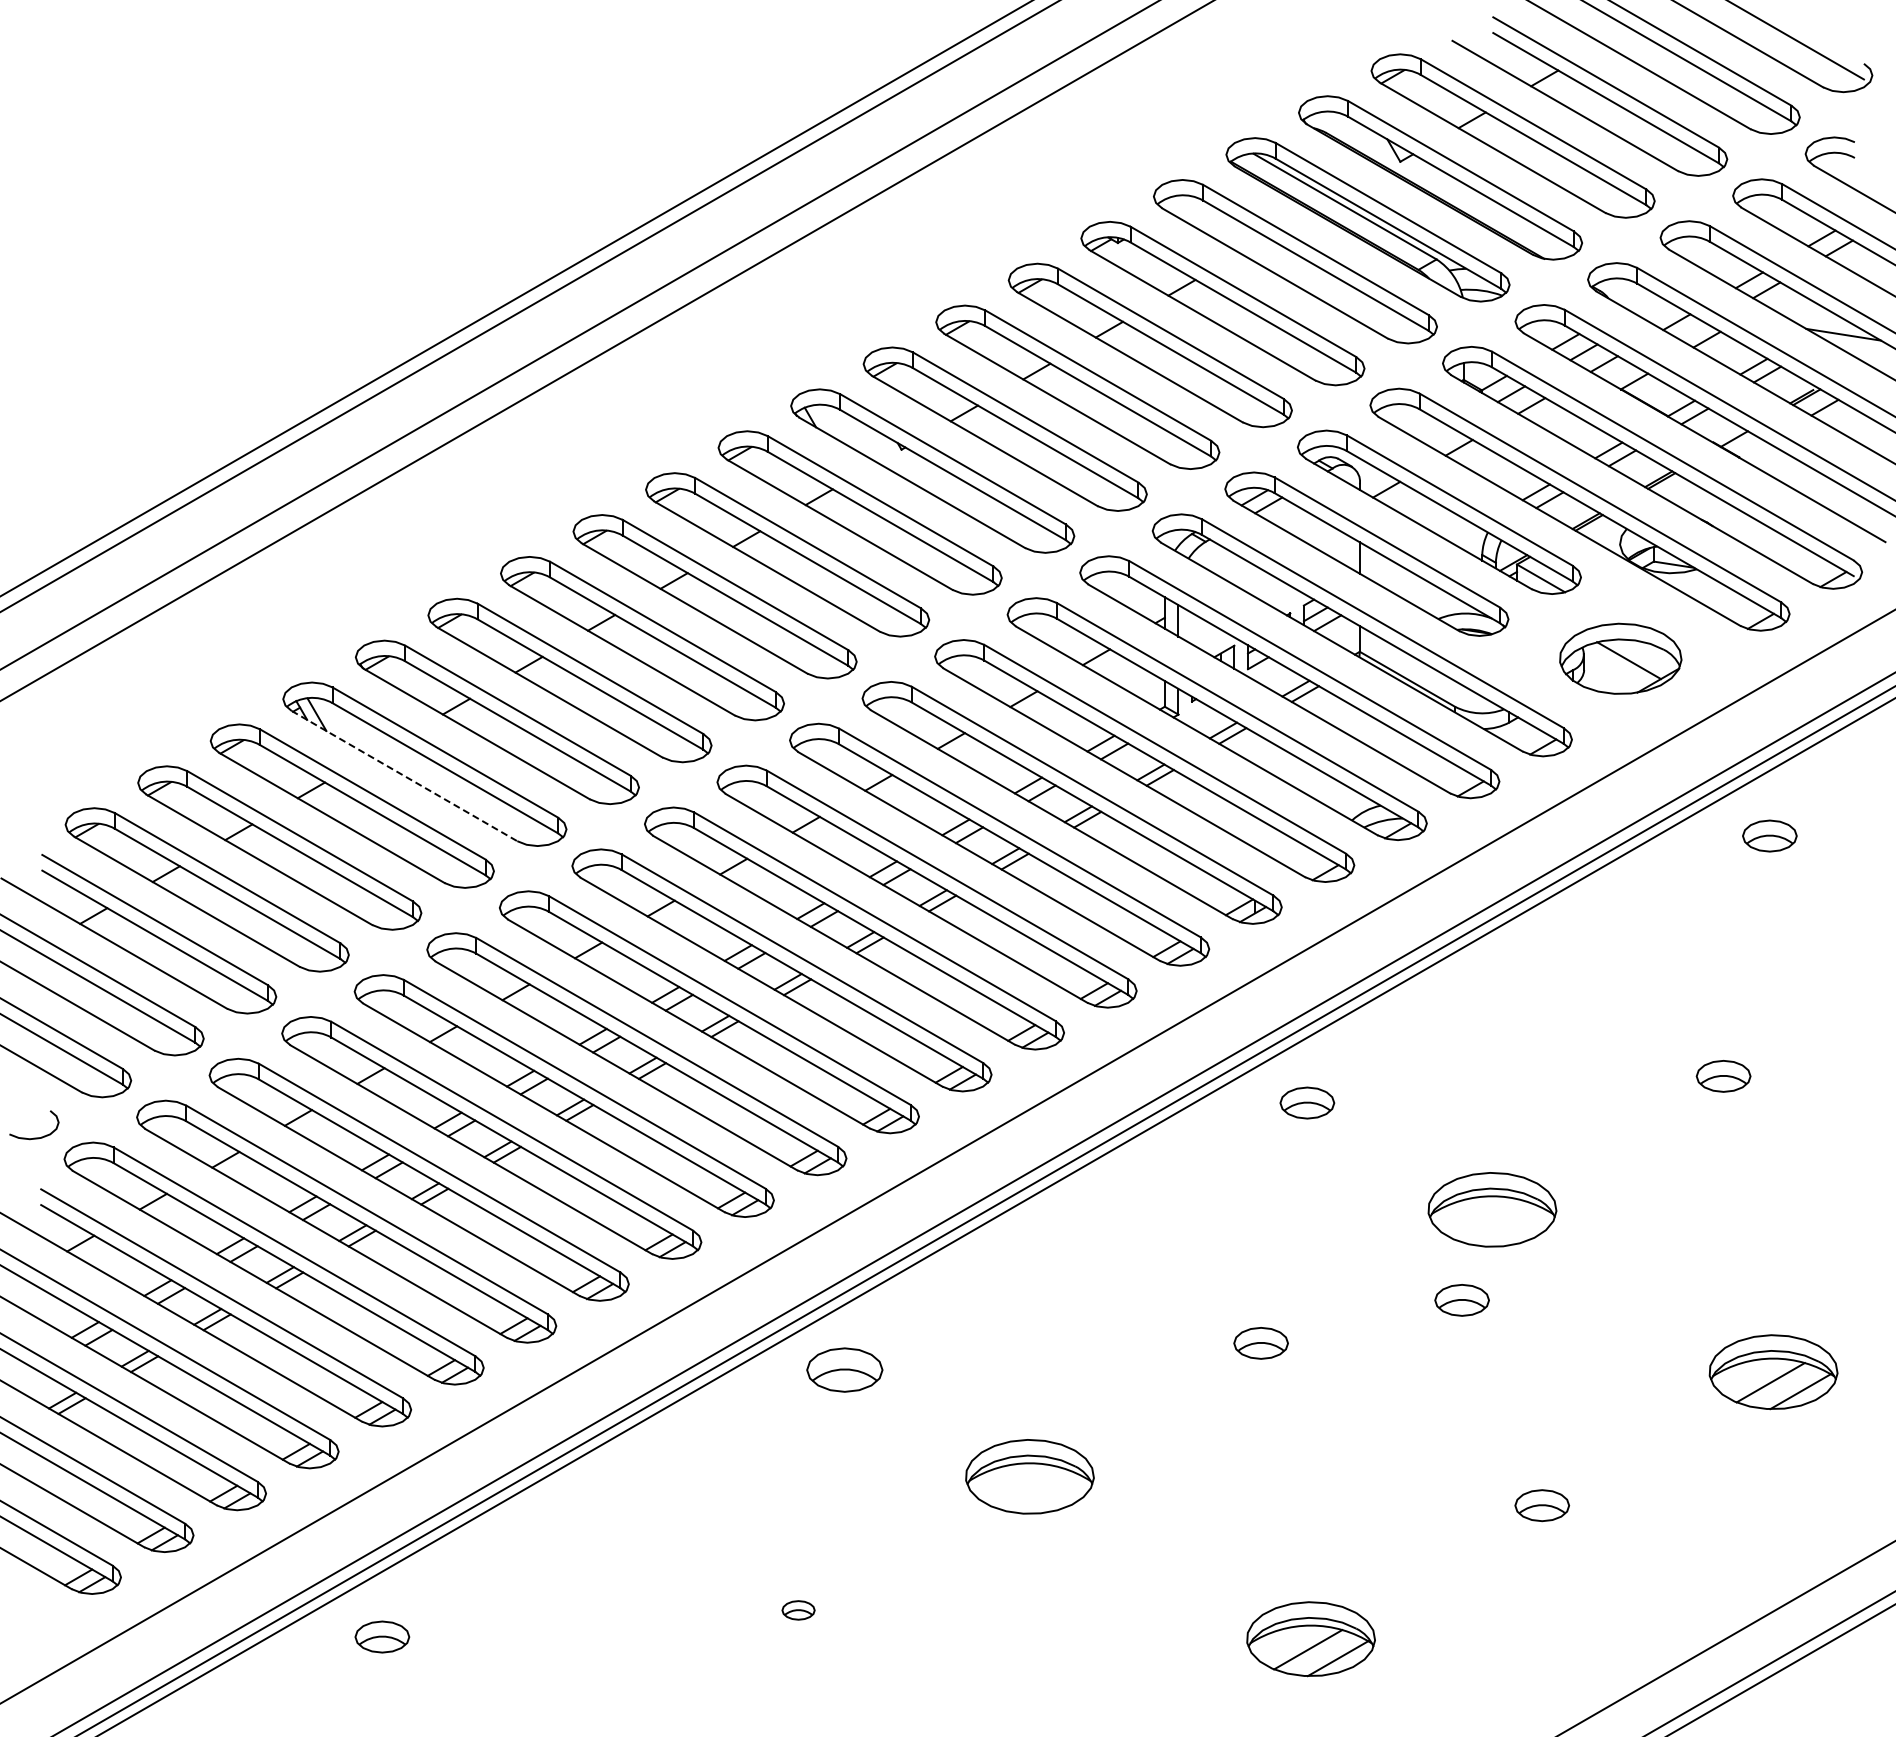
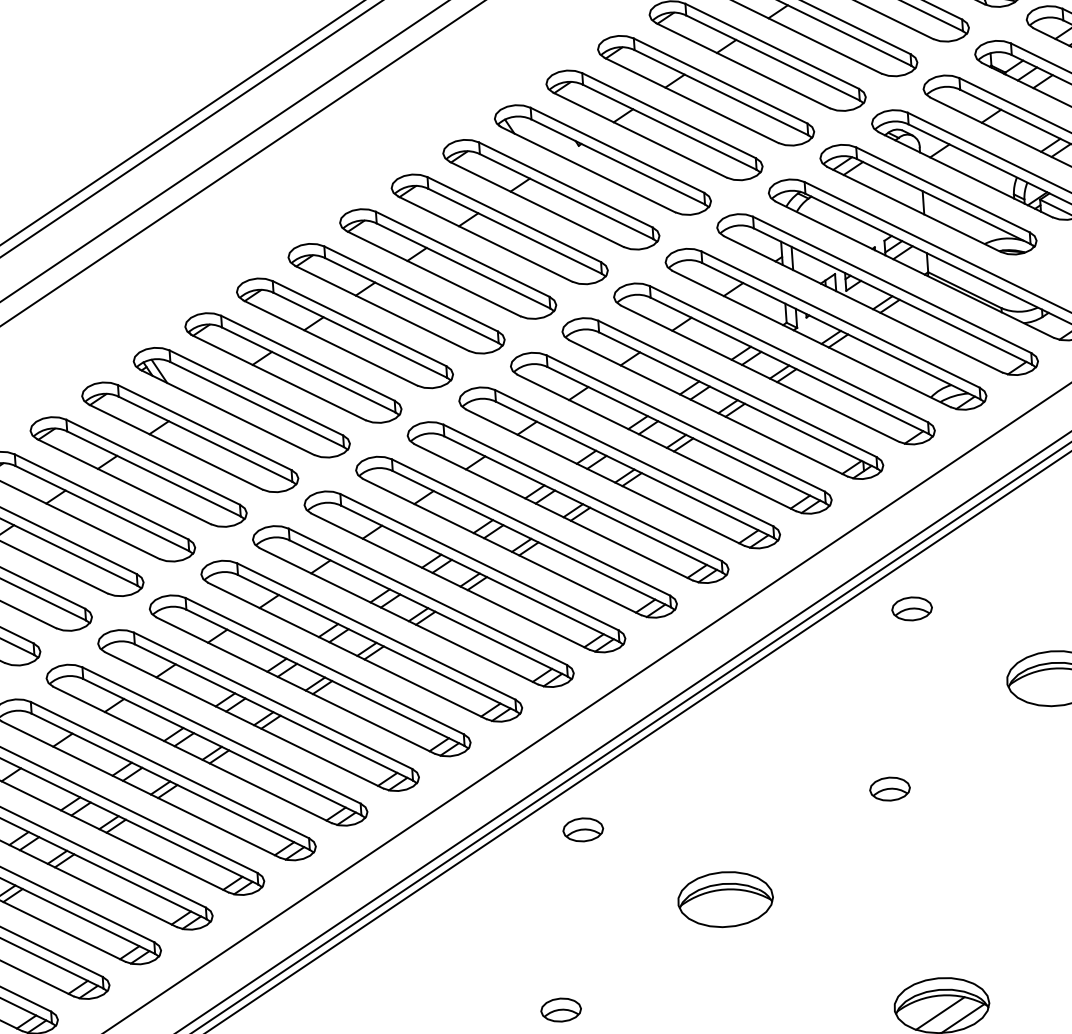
line: (404, 776) -> (227, 412), dashed -> solid
part: (1461, 1300) -> (1036, 747), removed
part: (844, 1369) -> (582, 829), size x0.71
part: (798, 1610) -> (561, 1010), size x1.67

